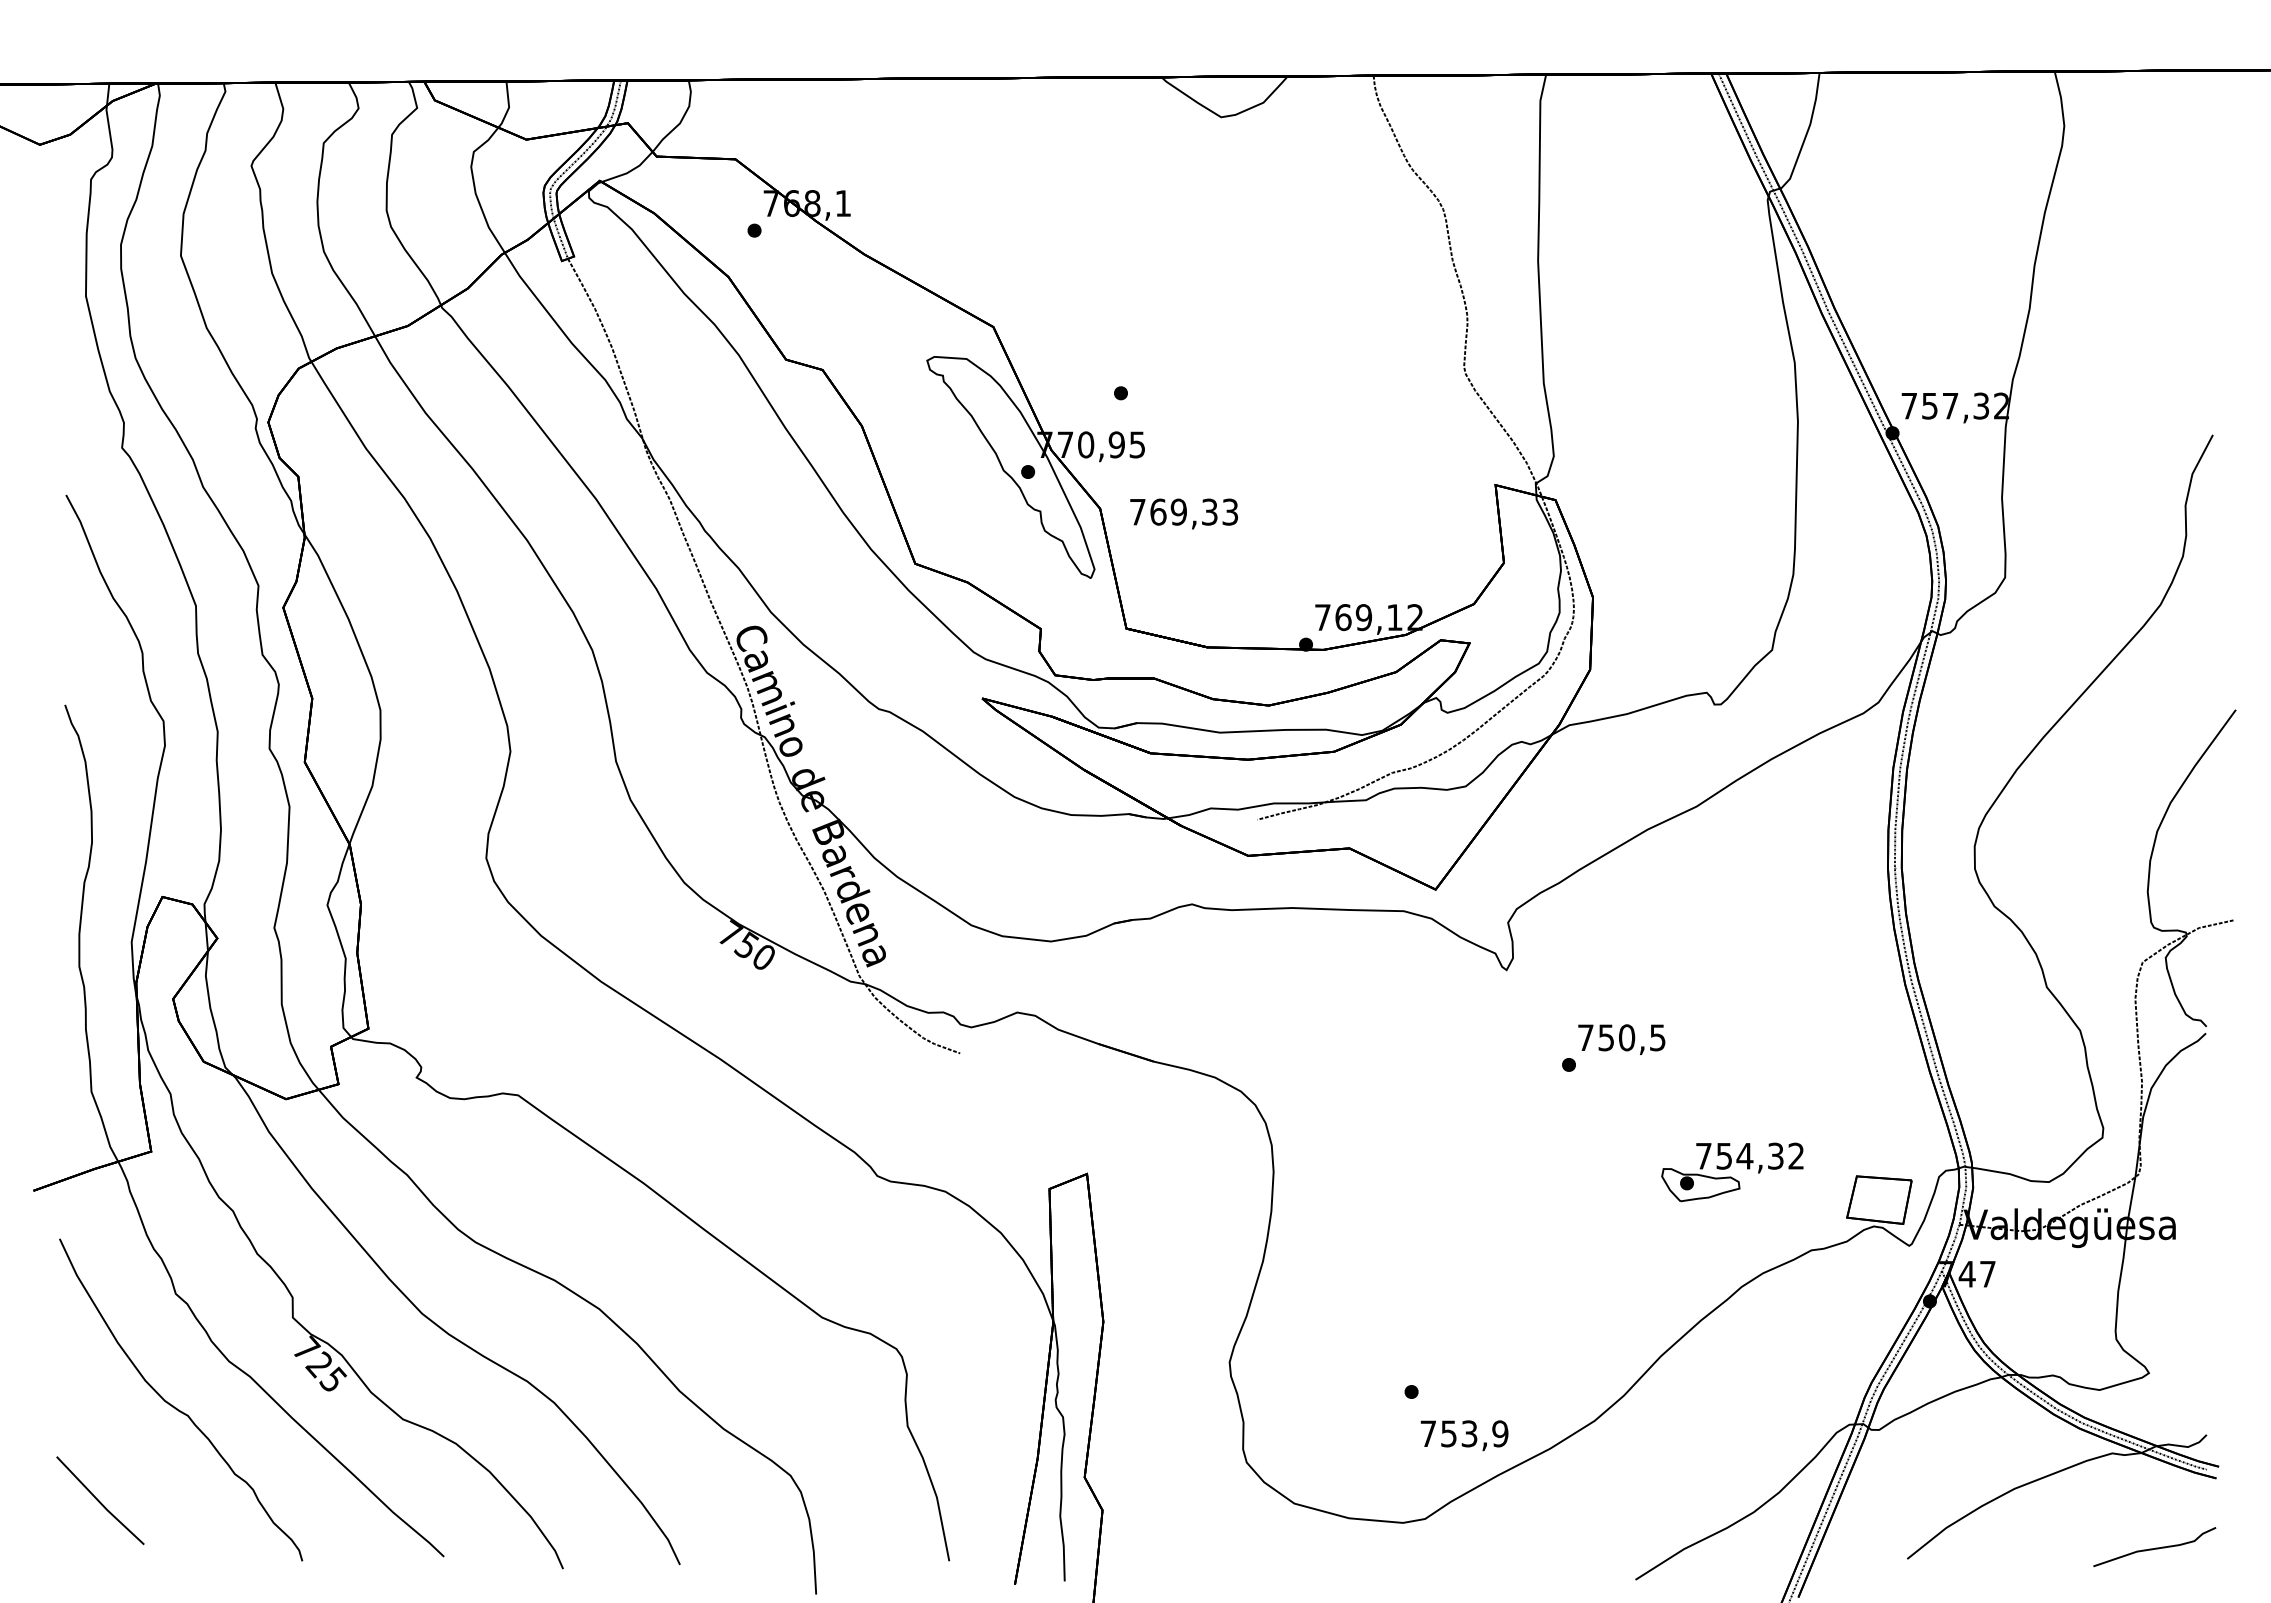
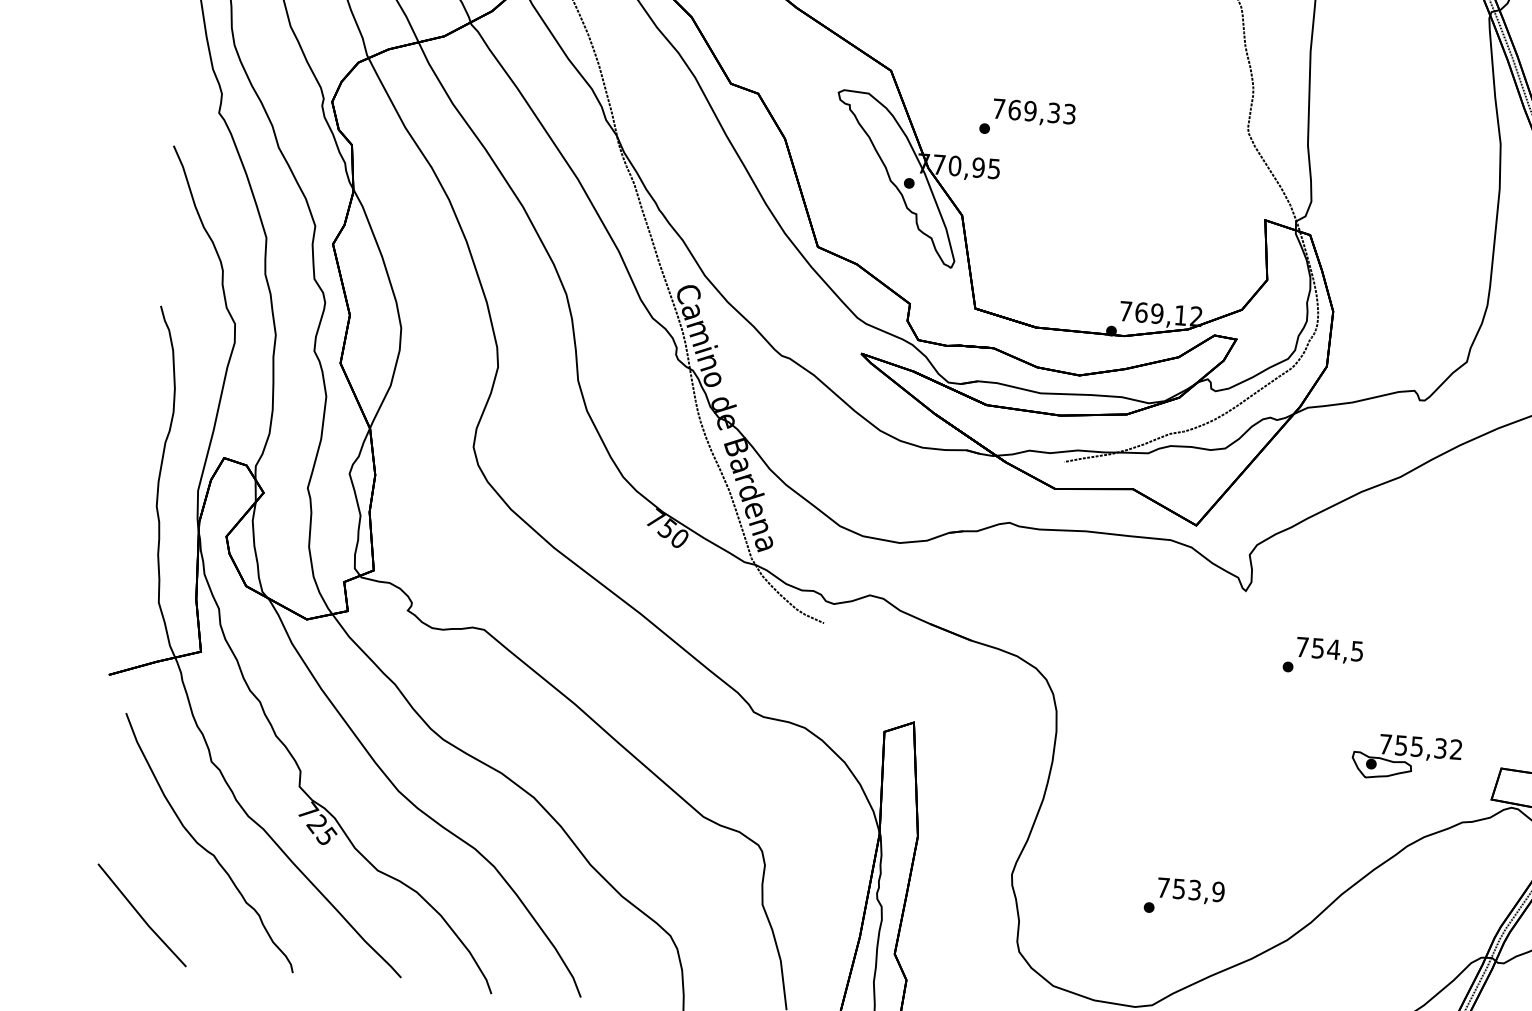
text: (1184, 513) -> (1034, 112), moved
text: (1626, 1037) -> (1333, 649), 750,5 -> 754,5
text: (1744, 1156) -> (1416, 746), 754,32 -> 755,32
text: (1464, 1435) -> (1190, 891), moved
part: (100, 1500) -> (142, 915), size x1.43

